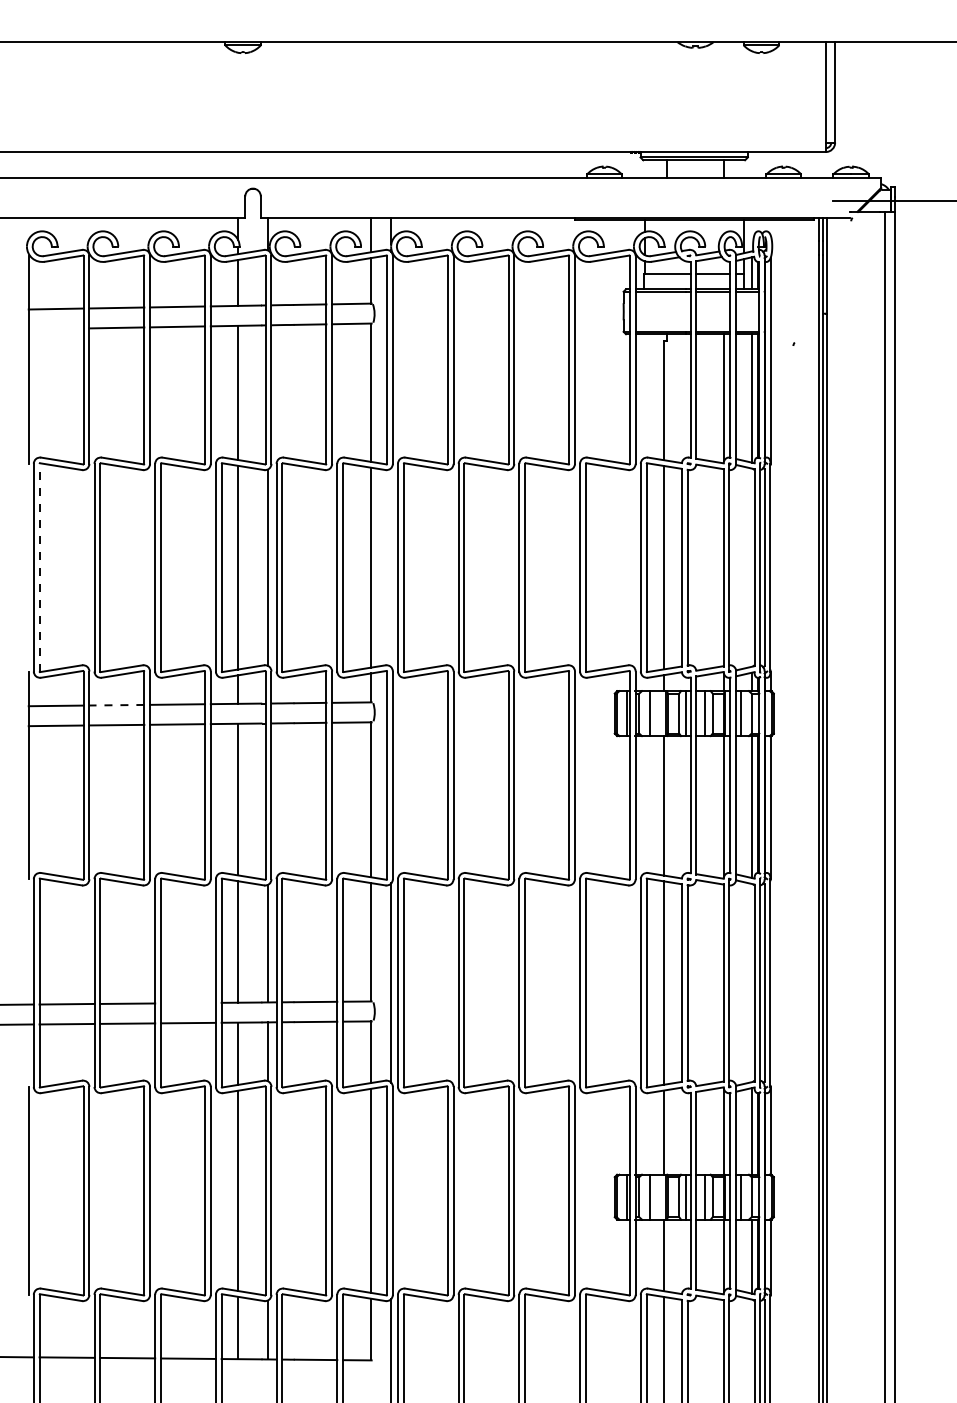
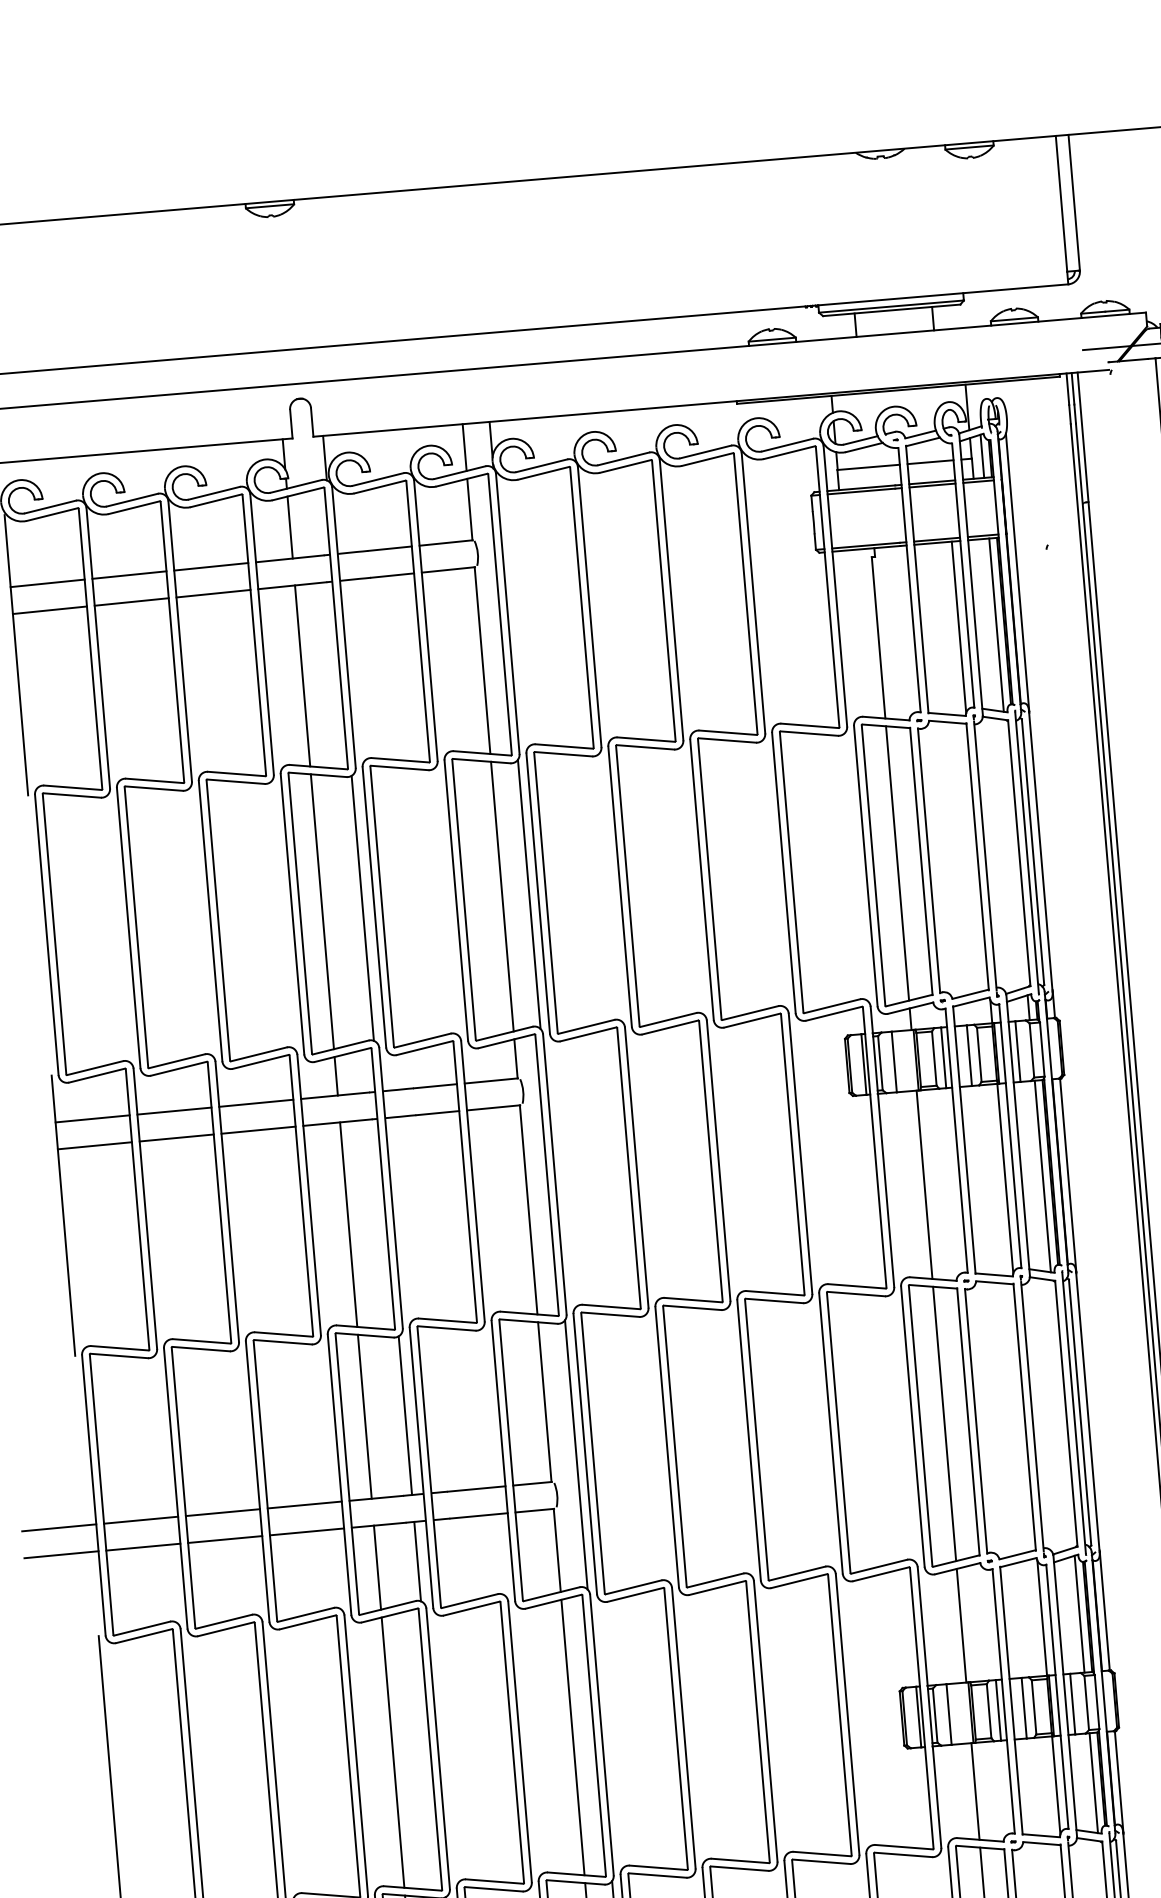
line: (55, 328) -> (48, 609), added
line: (39, 567) -> (54, 934), dashed -> solid
line: (391, 567) -> (529, 894), added
line: (116, 705) -> (173, 1111), dashed -> solid
line: (187, 1002) -> (303, 1504), added

